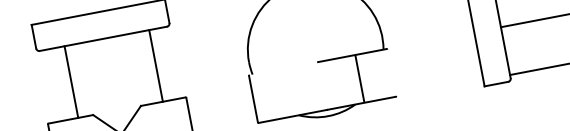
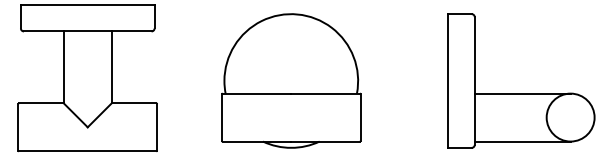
line: (155, 66) -> (111, 67), moved
line: (283, 68) -> (256, 93), added
line: (359, 78) -> (360, 117), moved
line: (71, 82) -> (63, 67), moved

